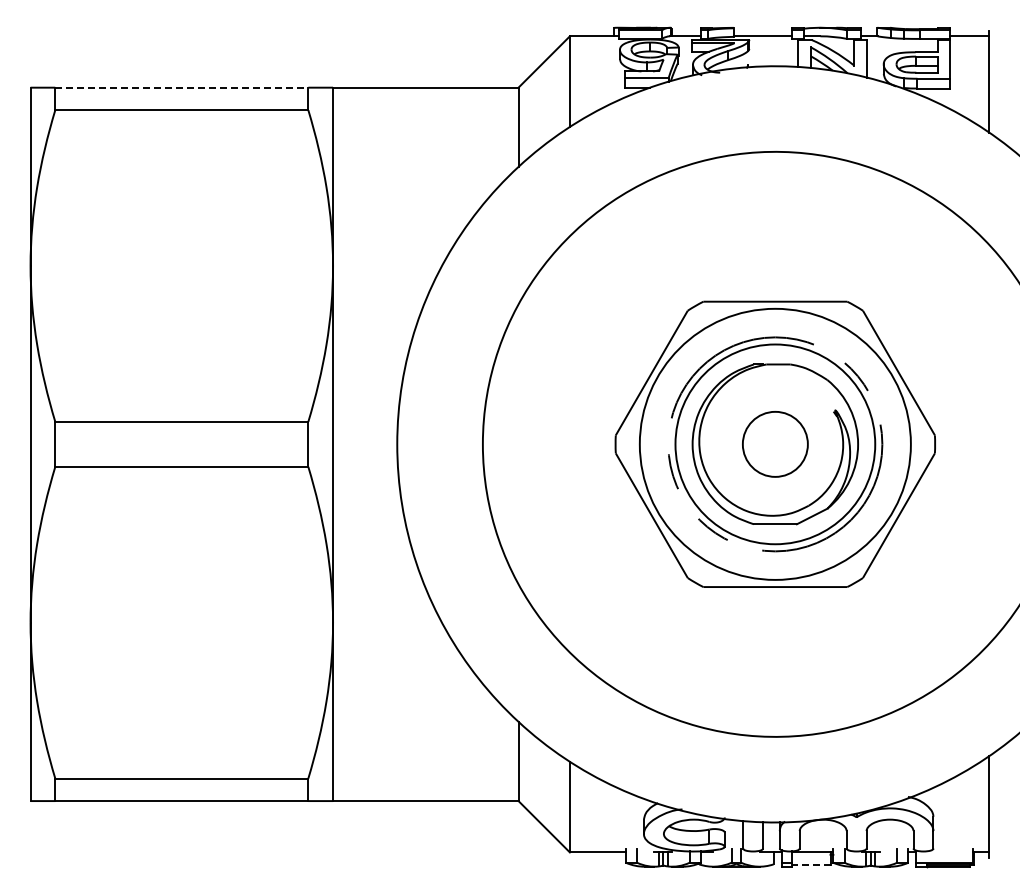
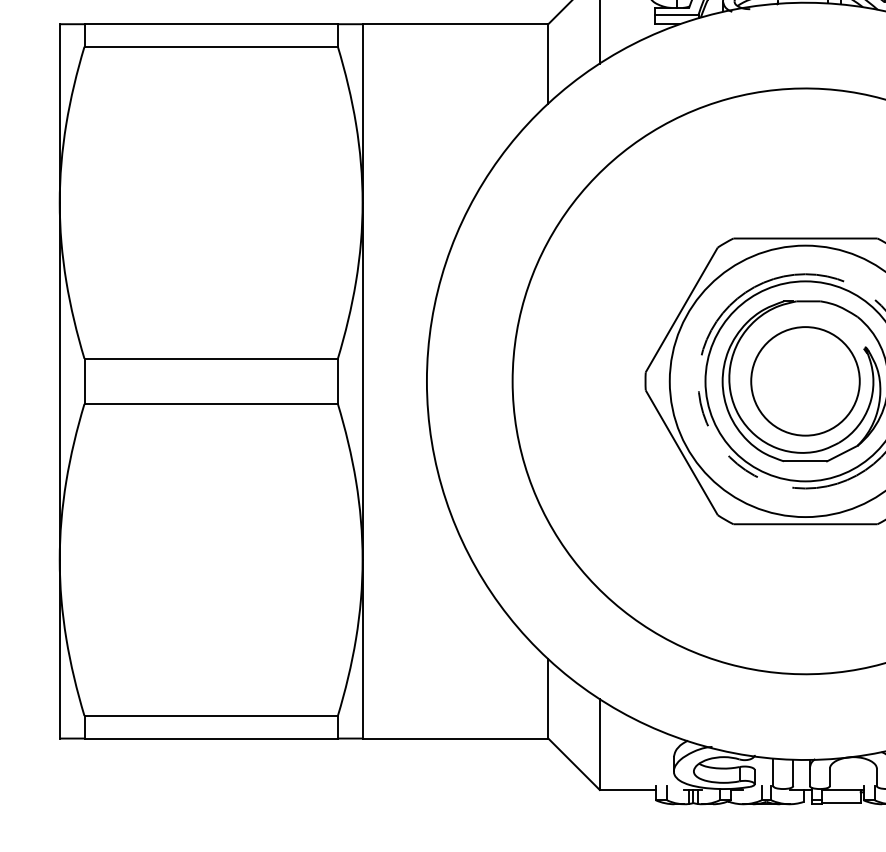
line: (181, 87) -> (210, 24), dashed -> solid
circle: (775, 444) -> (805, 381), size x1.67
line: (810, 865) -> (840, 803), dashed -> solid

